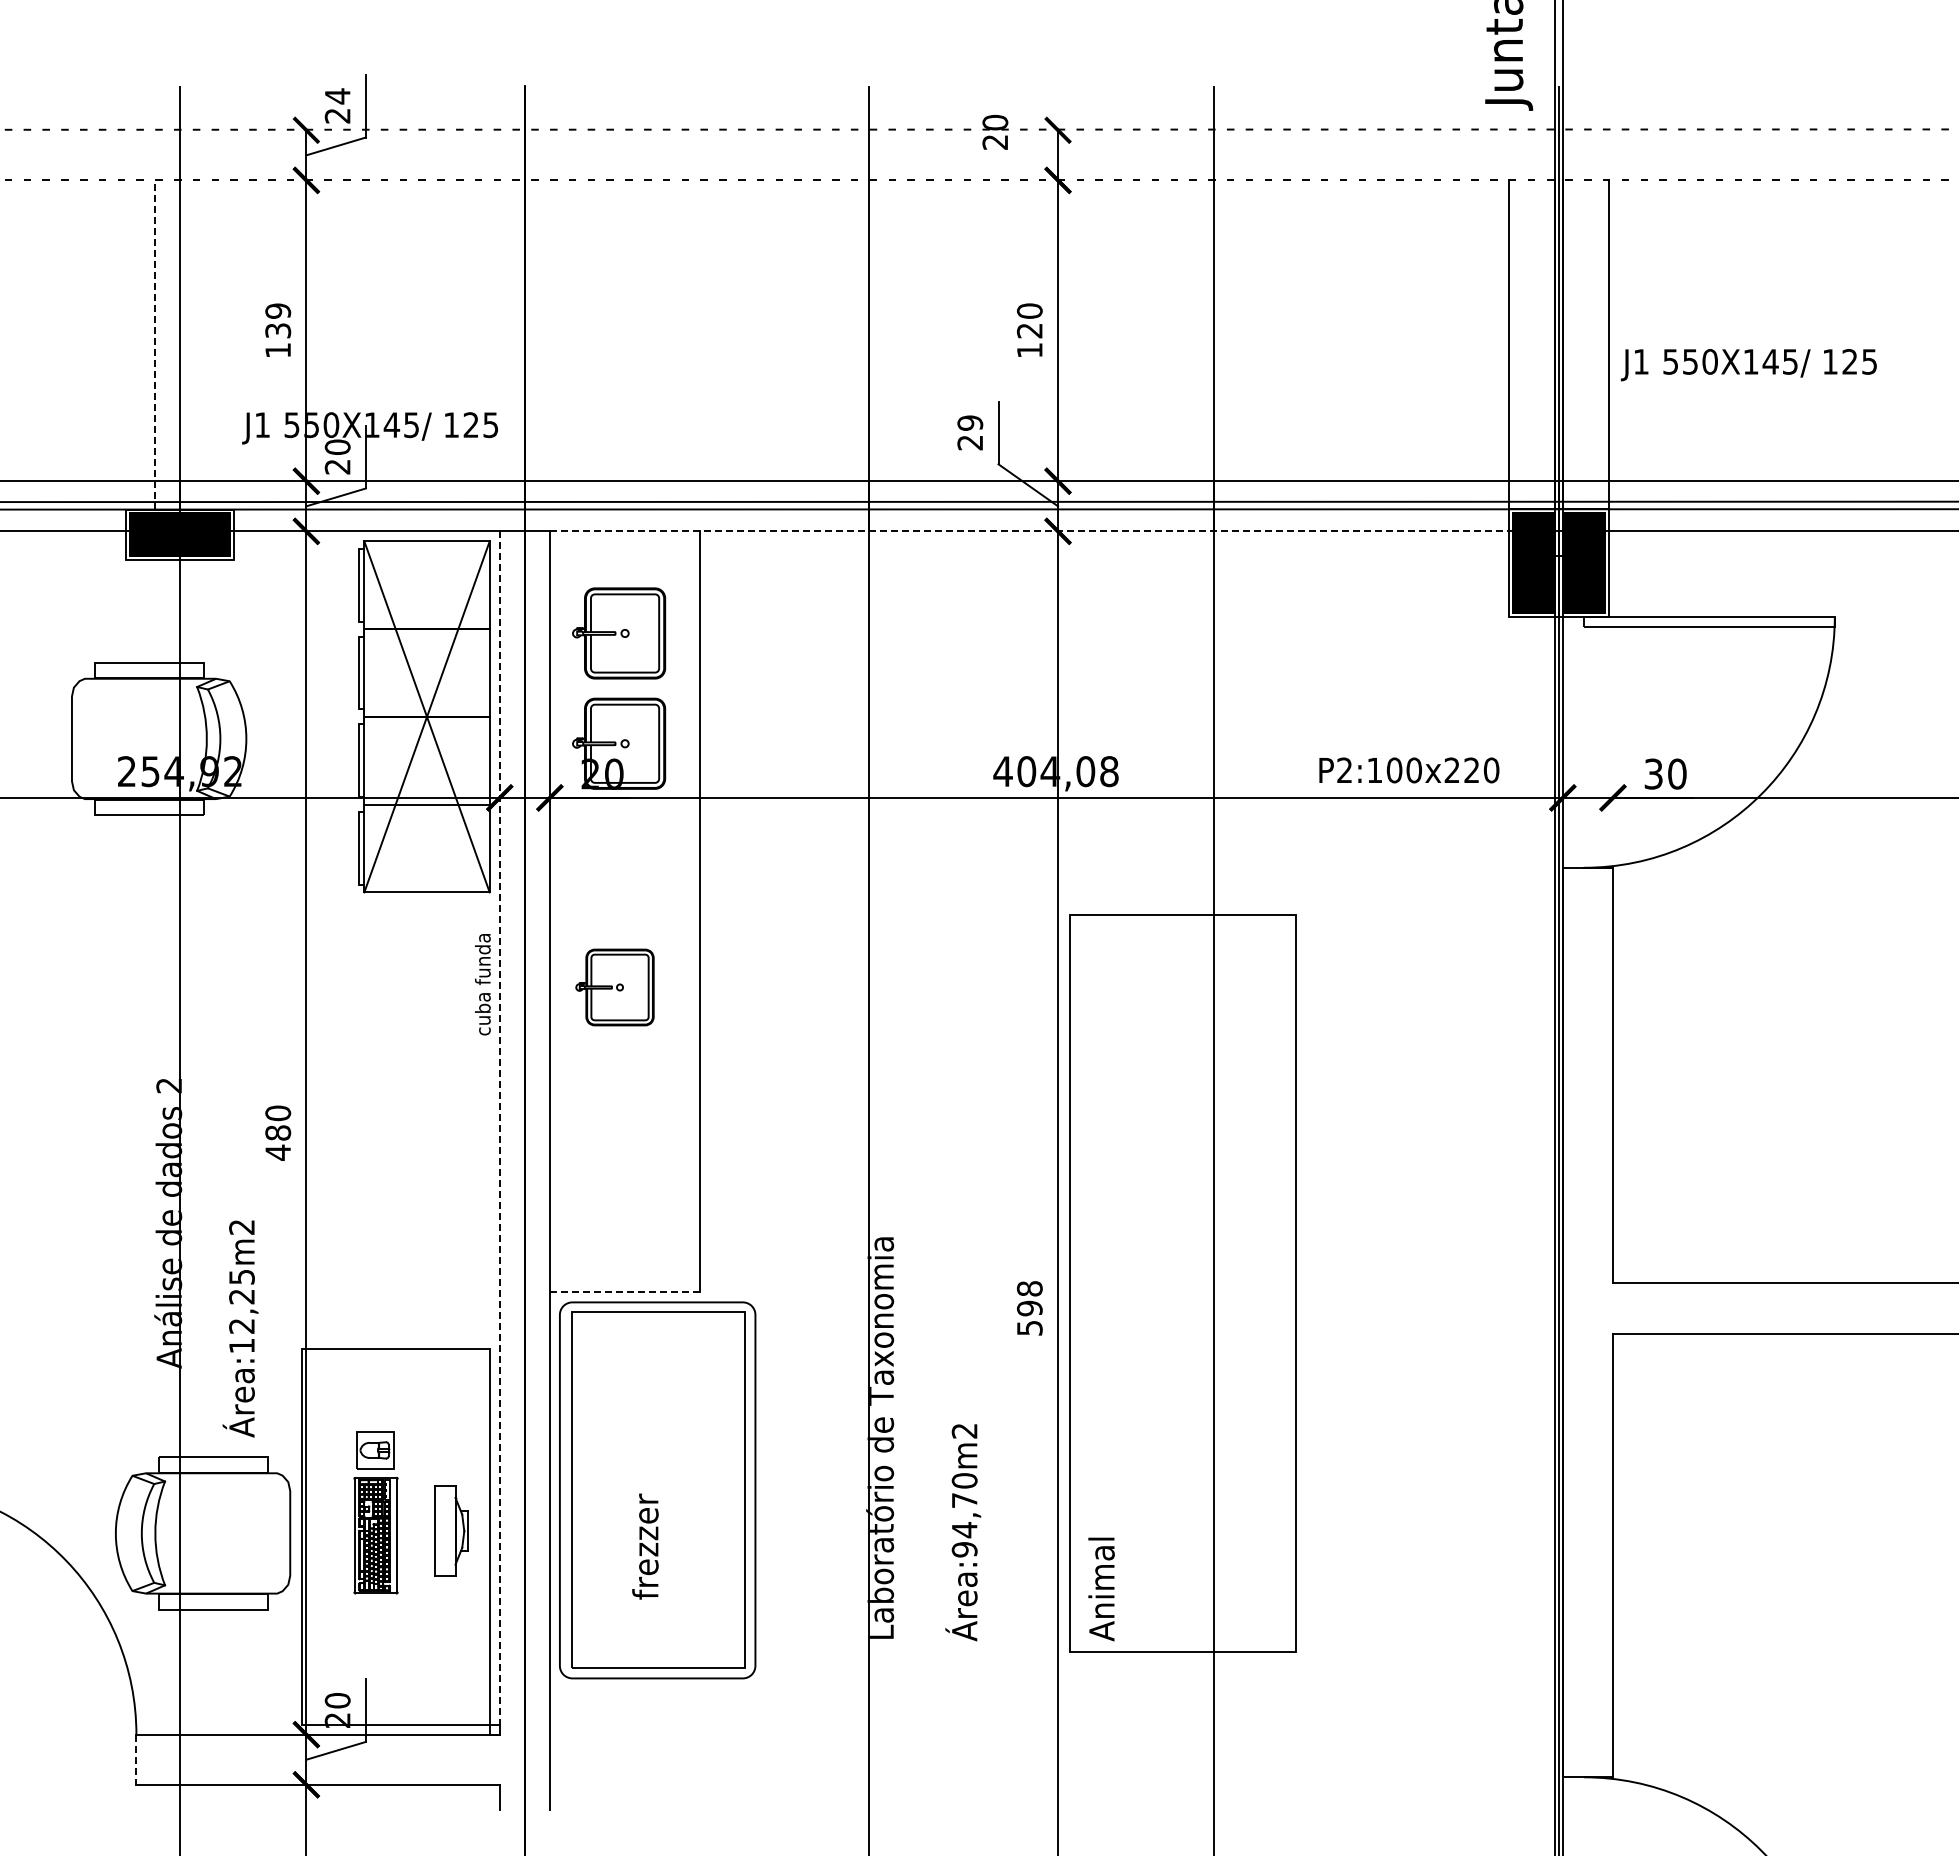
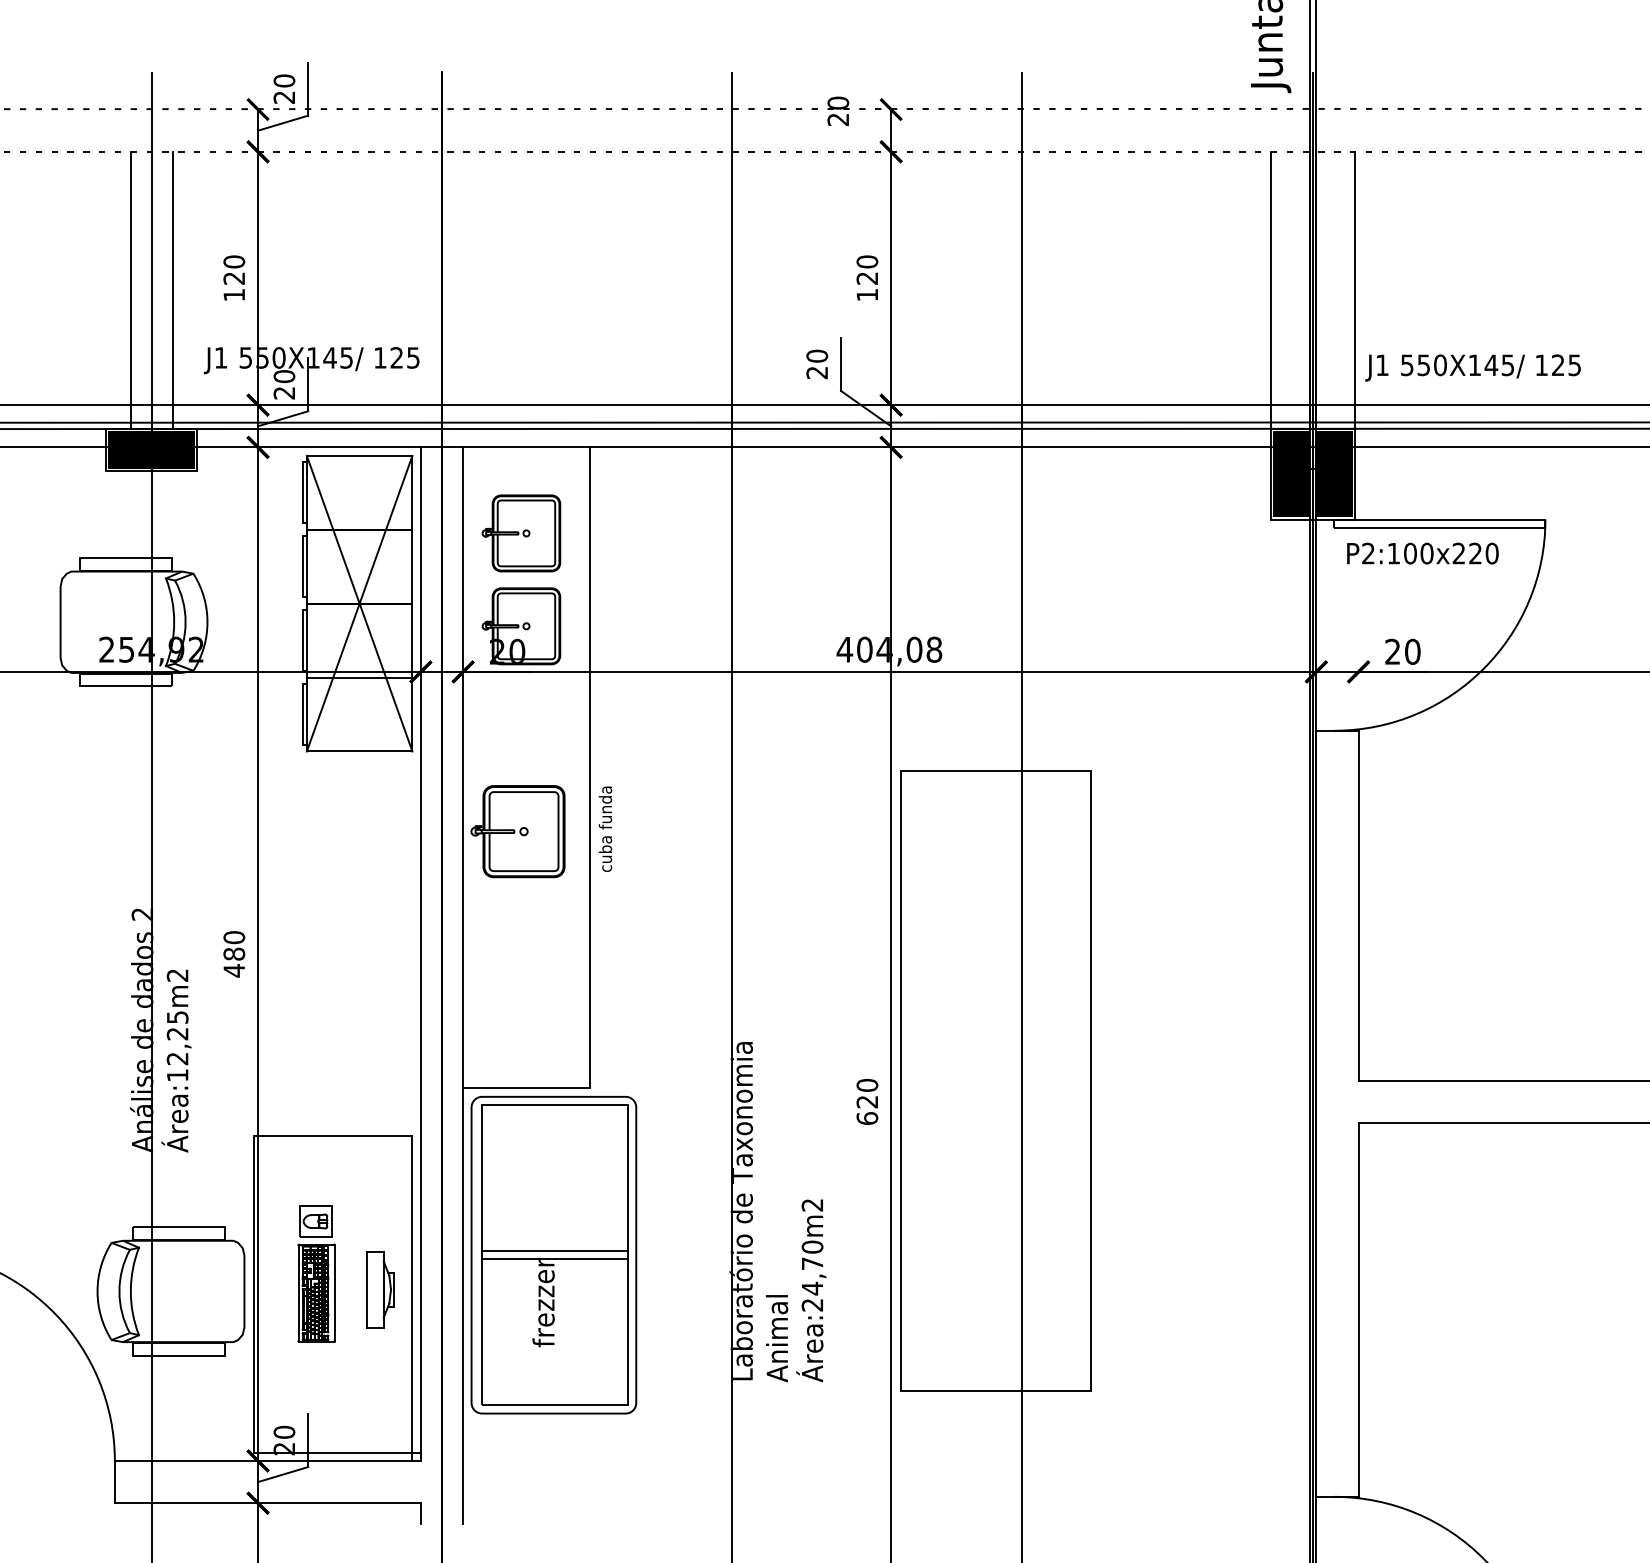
text: (337, 96) -> (284, 81), 24 -> 20
text: (278, 320) -> (234, 269), 139 -> 120
line: (155, 344) -> (130, 290), dashed -> solid
line: (205, 344) -> (173, 290), added
text: (1748, 365) -> (1472, 368), moved
text: (970, 422) -> (817, 355), 29 -> 20
line: (1042, 531) -> (878, 447), dashed -> solid
text: (1409, 770) -> (1423, 553), moved
text: (1653, 773) -> (1392, 651), 30 -> 20
text: (482, 984) -> (605, 829), moved
part: (614, 987) -> (517, 831), size x1.43
line: (499, 1133) -> (420, 954), dashed -> solid
line: (625, 1292) -> (526, 1088), dashed -> solid
text: (1029, 1308) -> (867, 1101), 598 -> 620
text: (240, 1328) -> (176, 1060), moved
line: (658, 1485) -> (554, 1251), added
line: (658, 1495) -> (554, 1259), added
text: (964, 1549) -> (812, 1304), Área:94,70m2 -> Área:24,70m2
text: (1101, 1589) -> (776, 1338), moved
line: (136, 1760) -> (114, 1482), dashed -> solid

